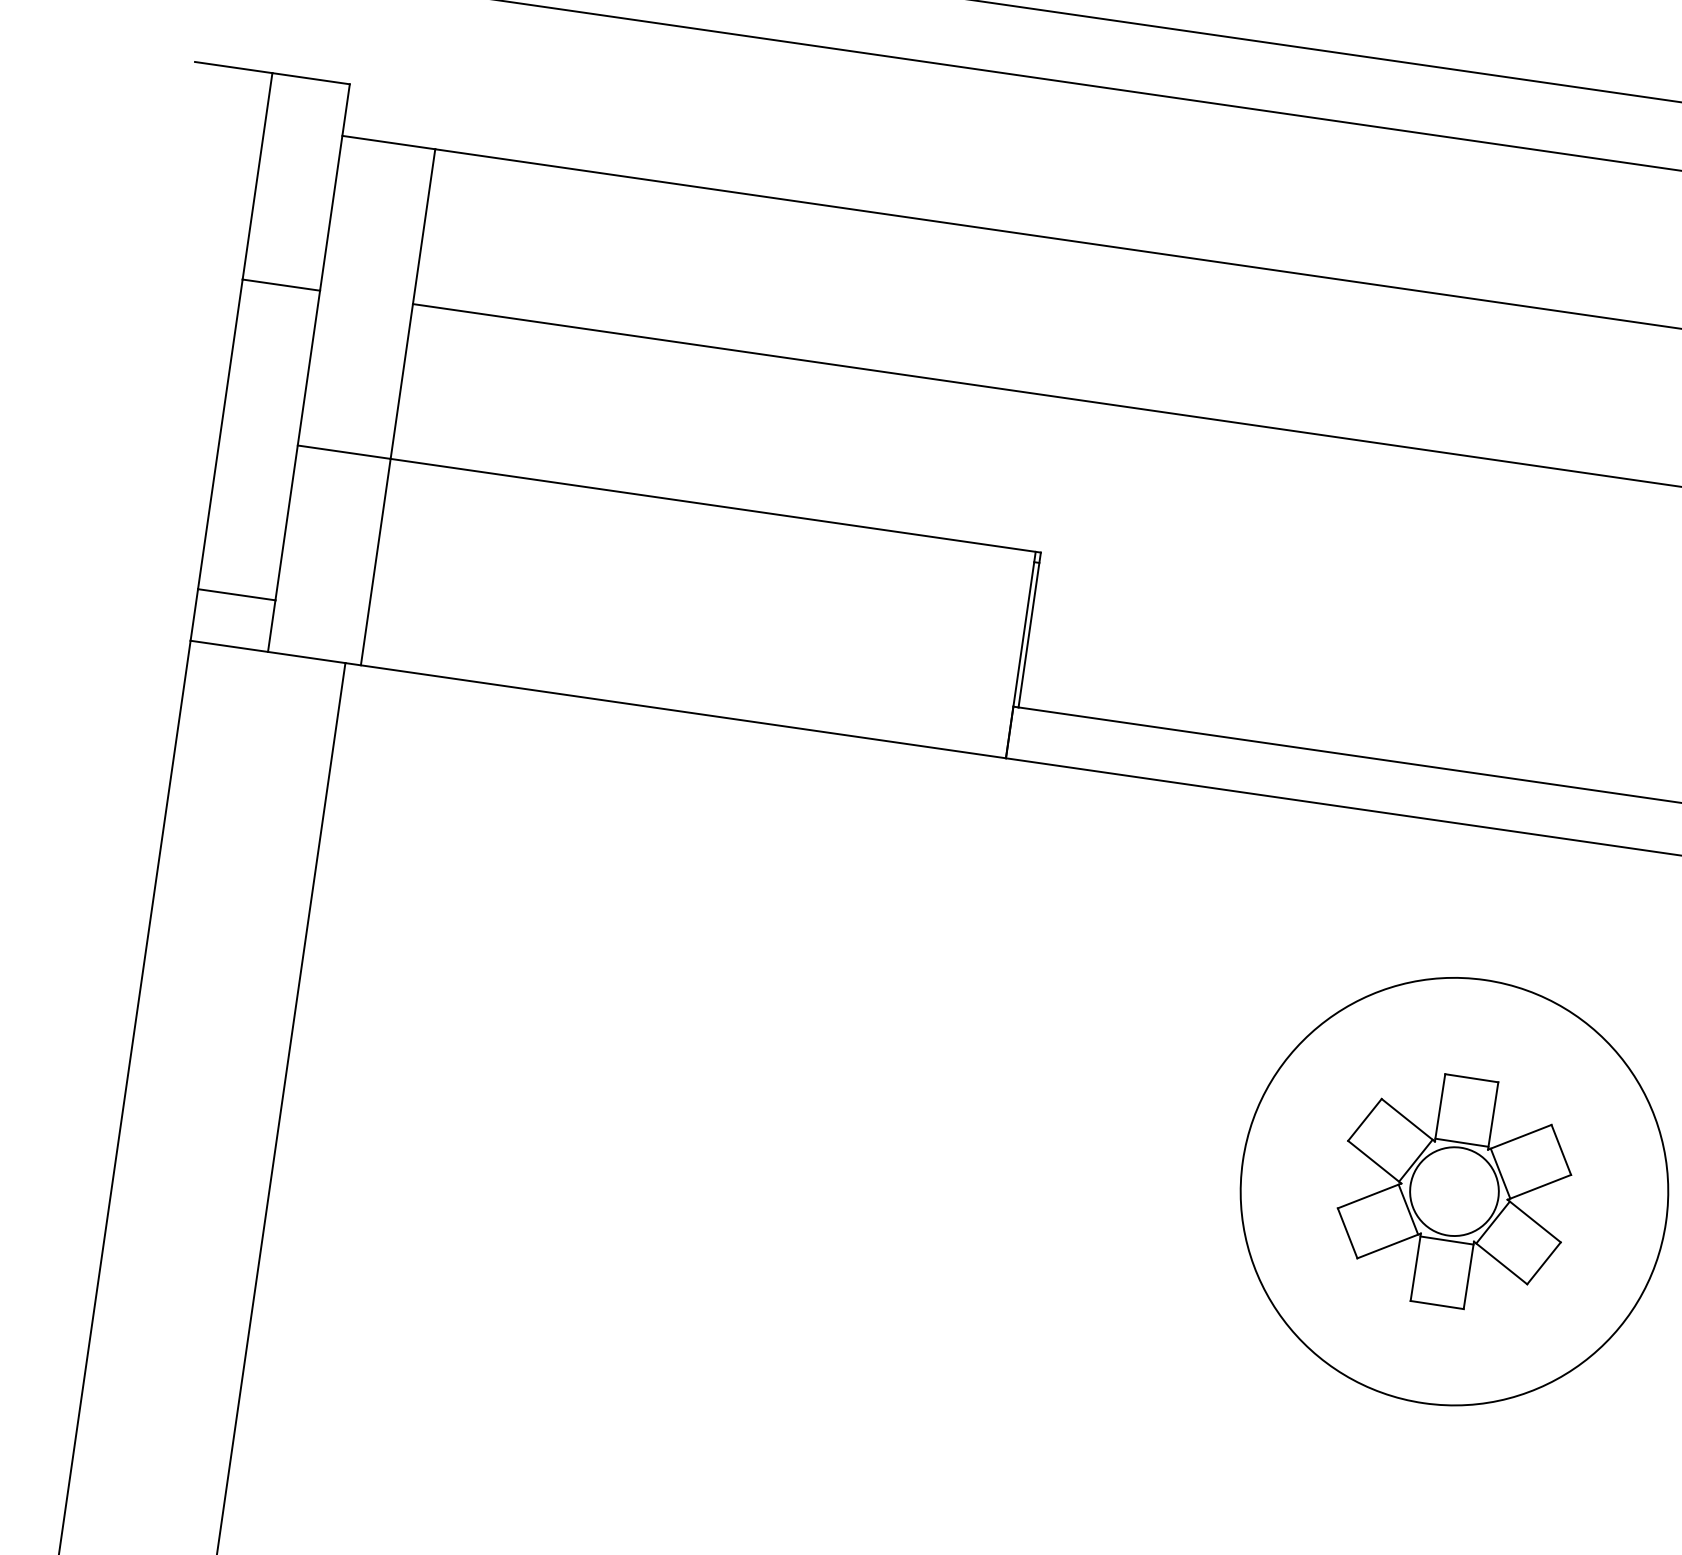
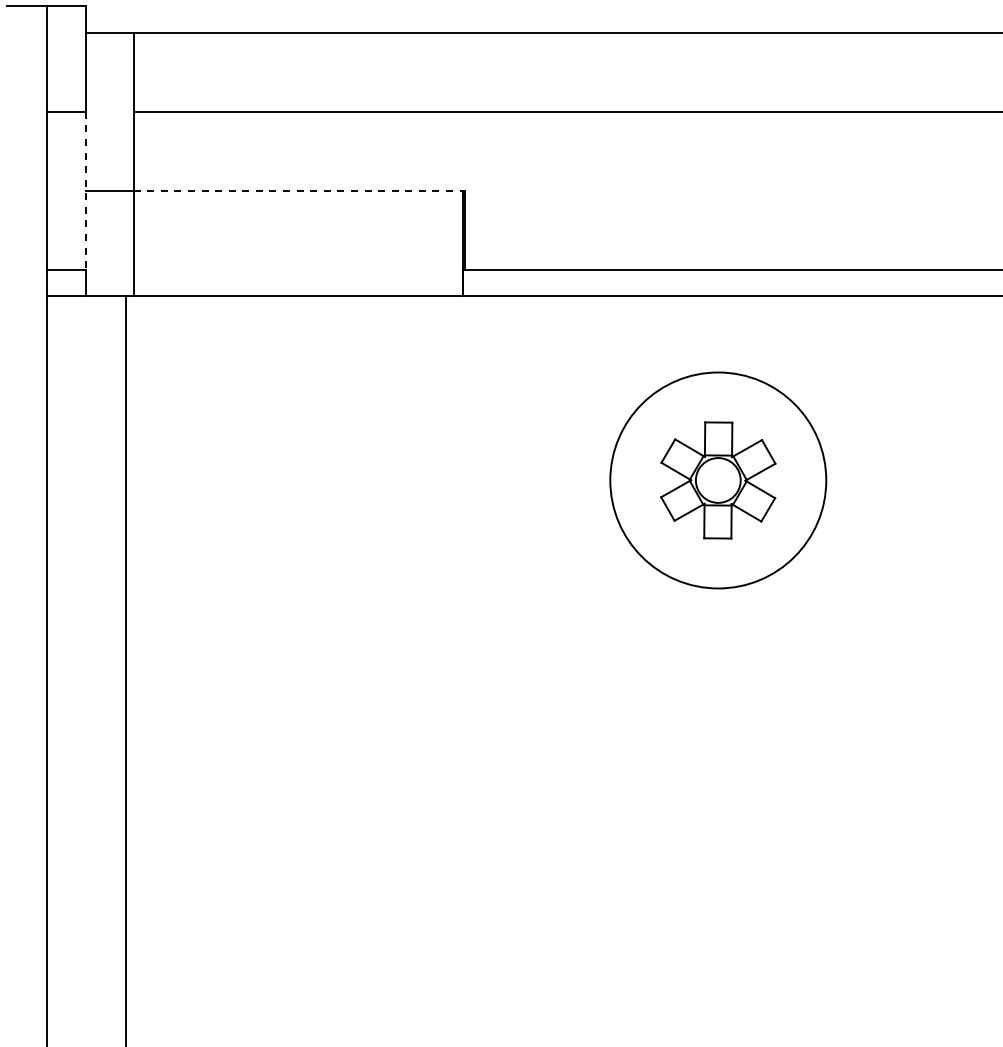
line: (298, 447) -> (86, 191), solid -> dashed
line: (715, 505) -> (299, 190), solid -> dashed

